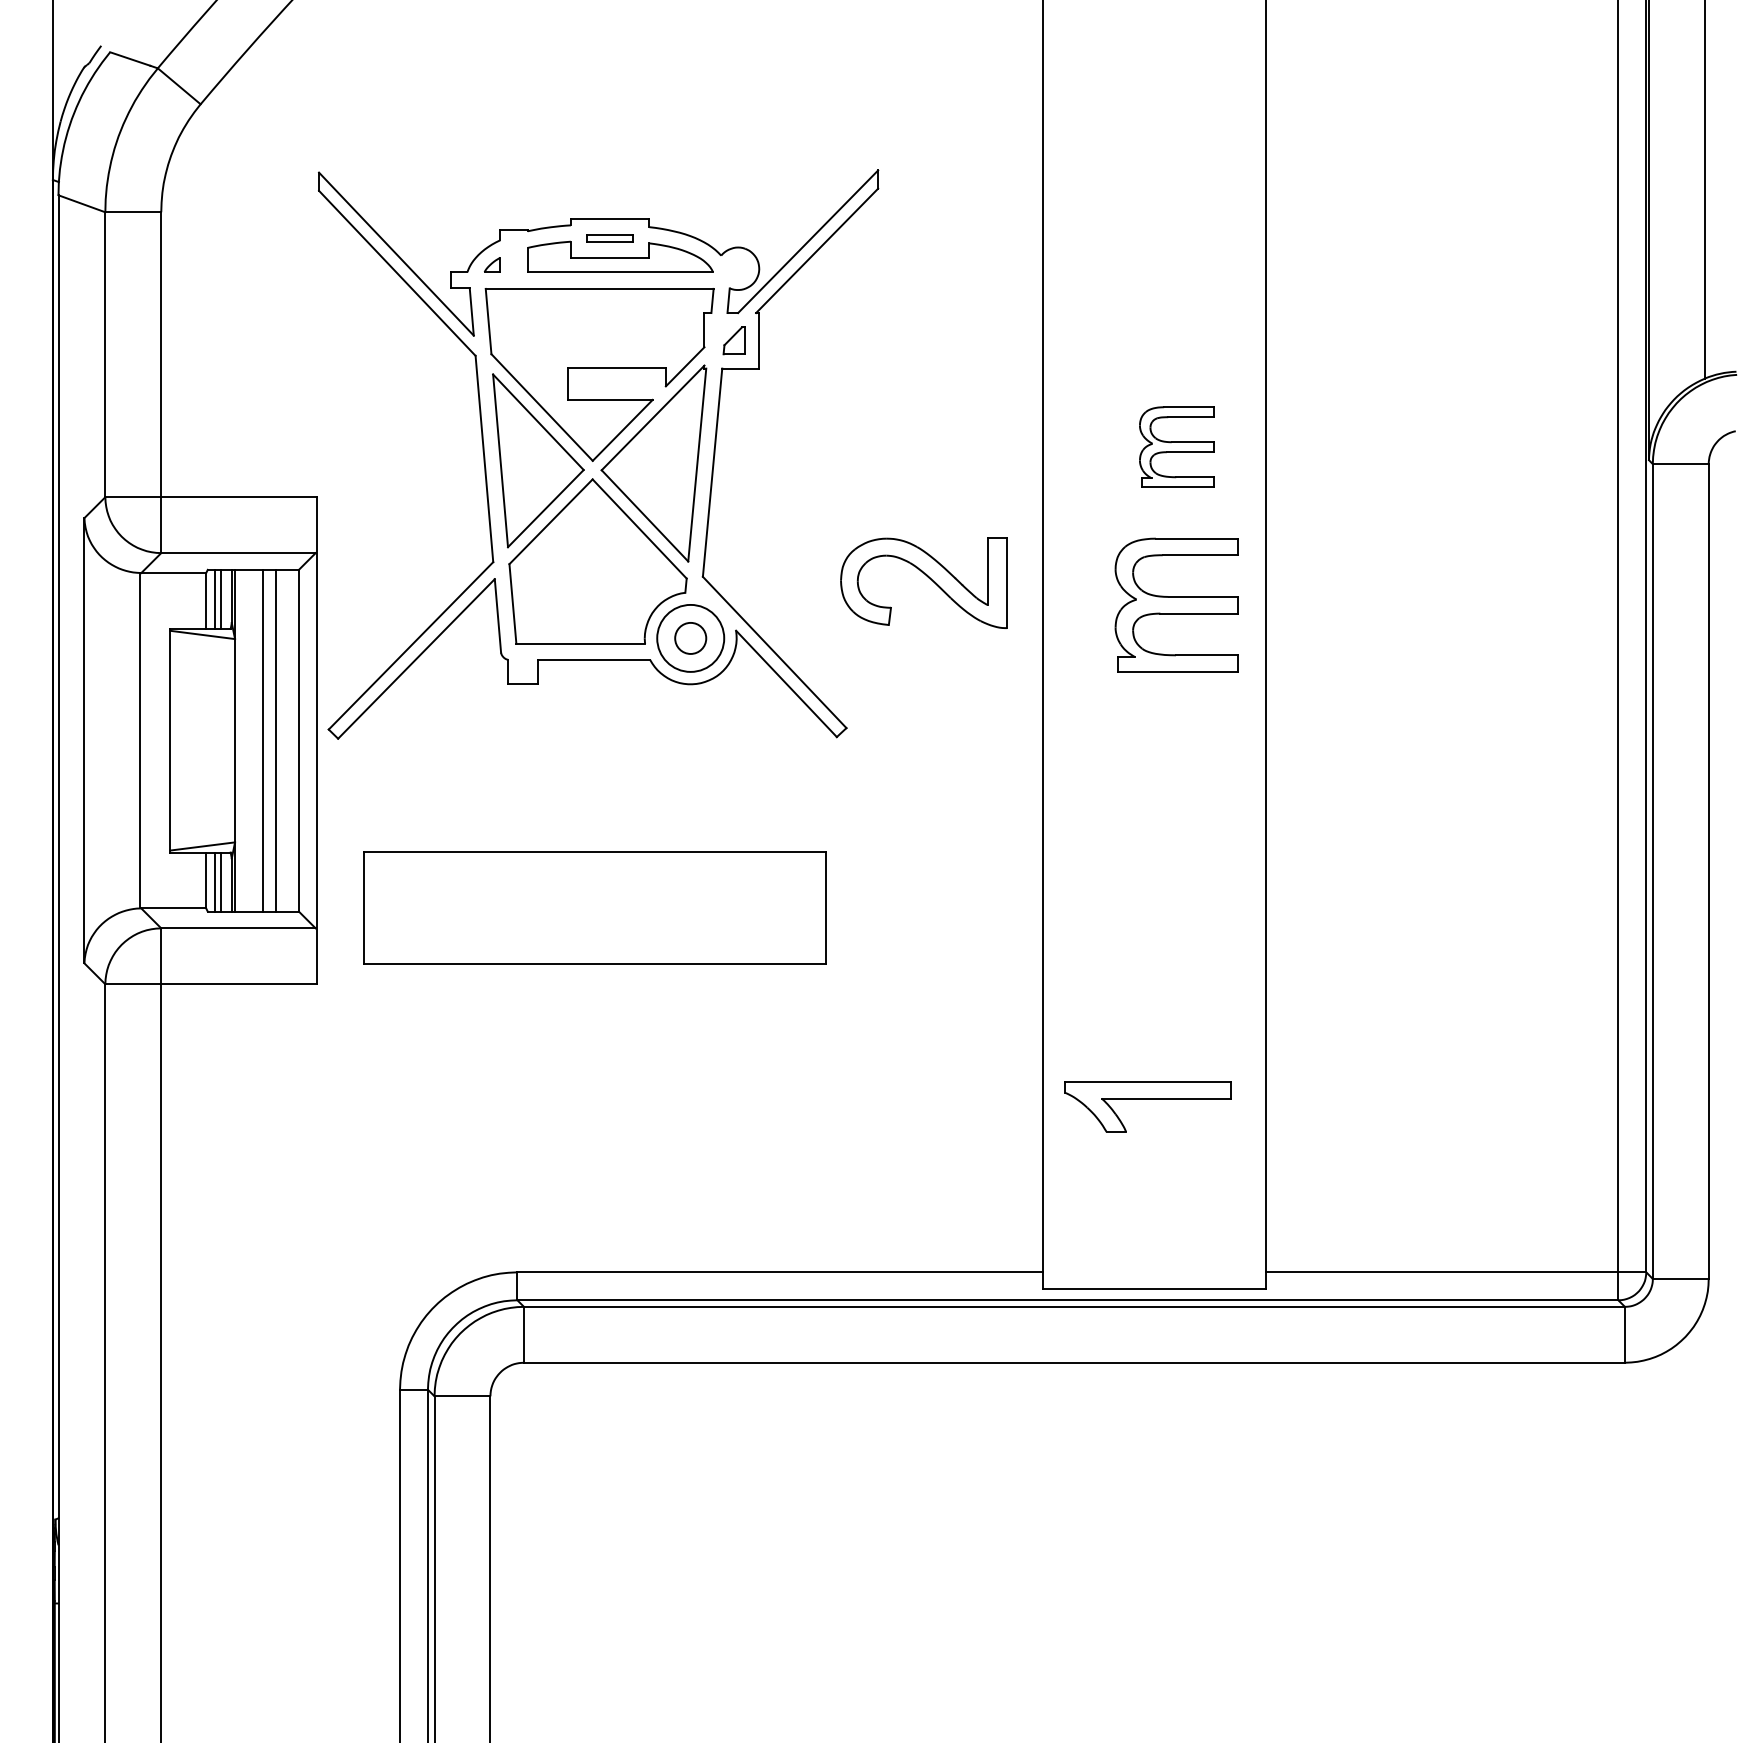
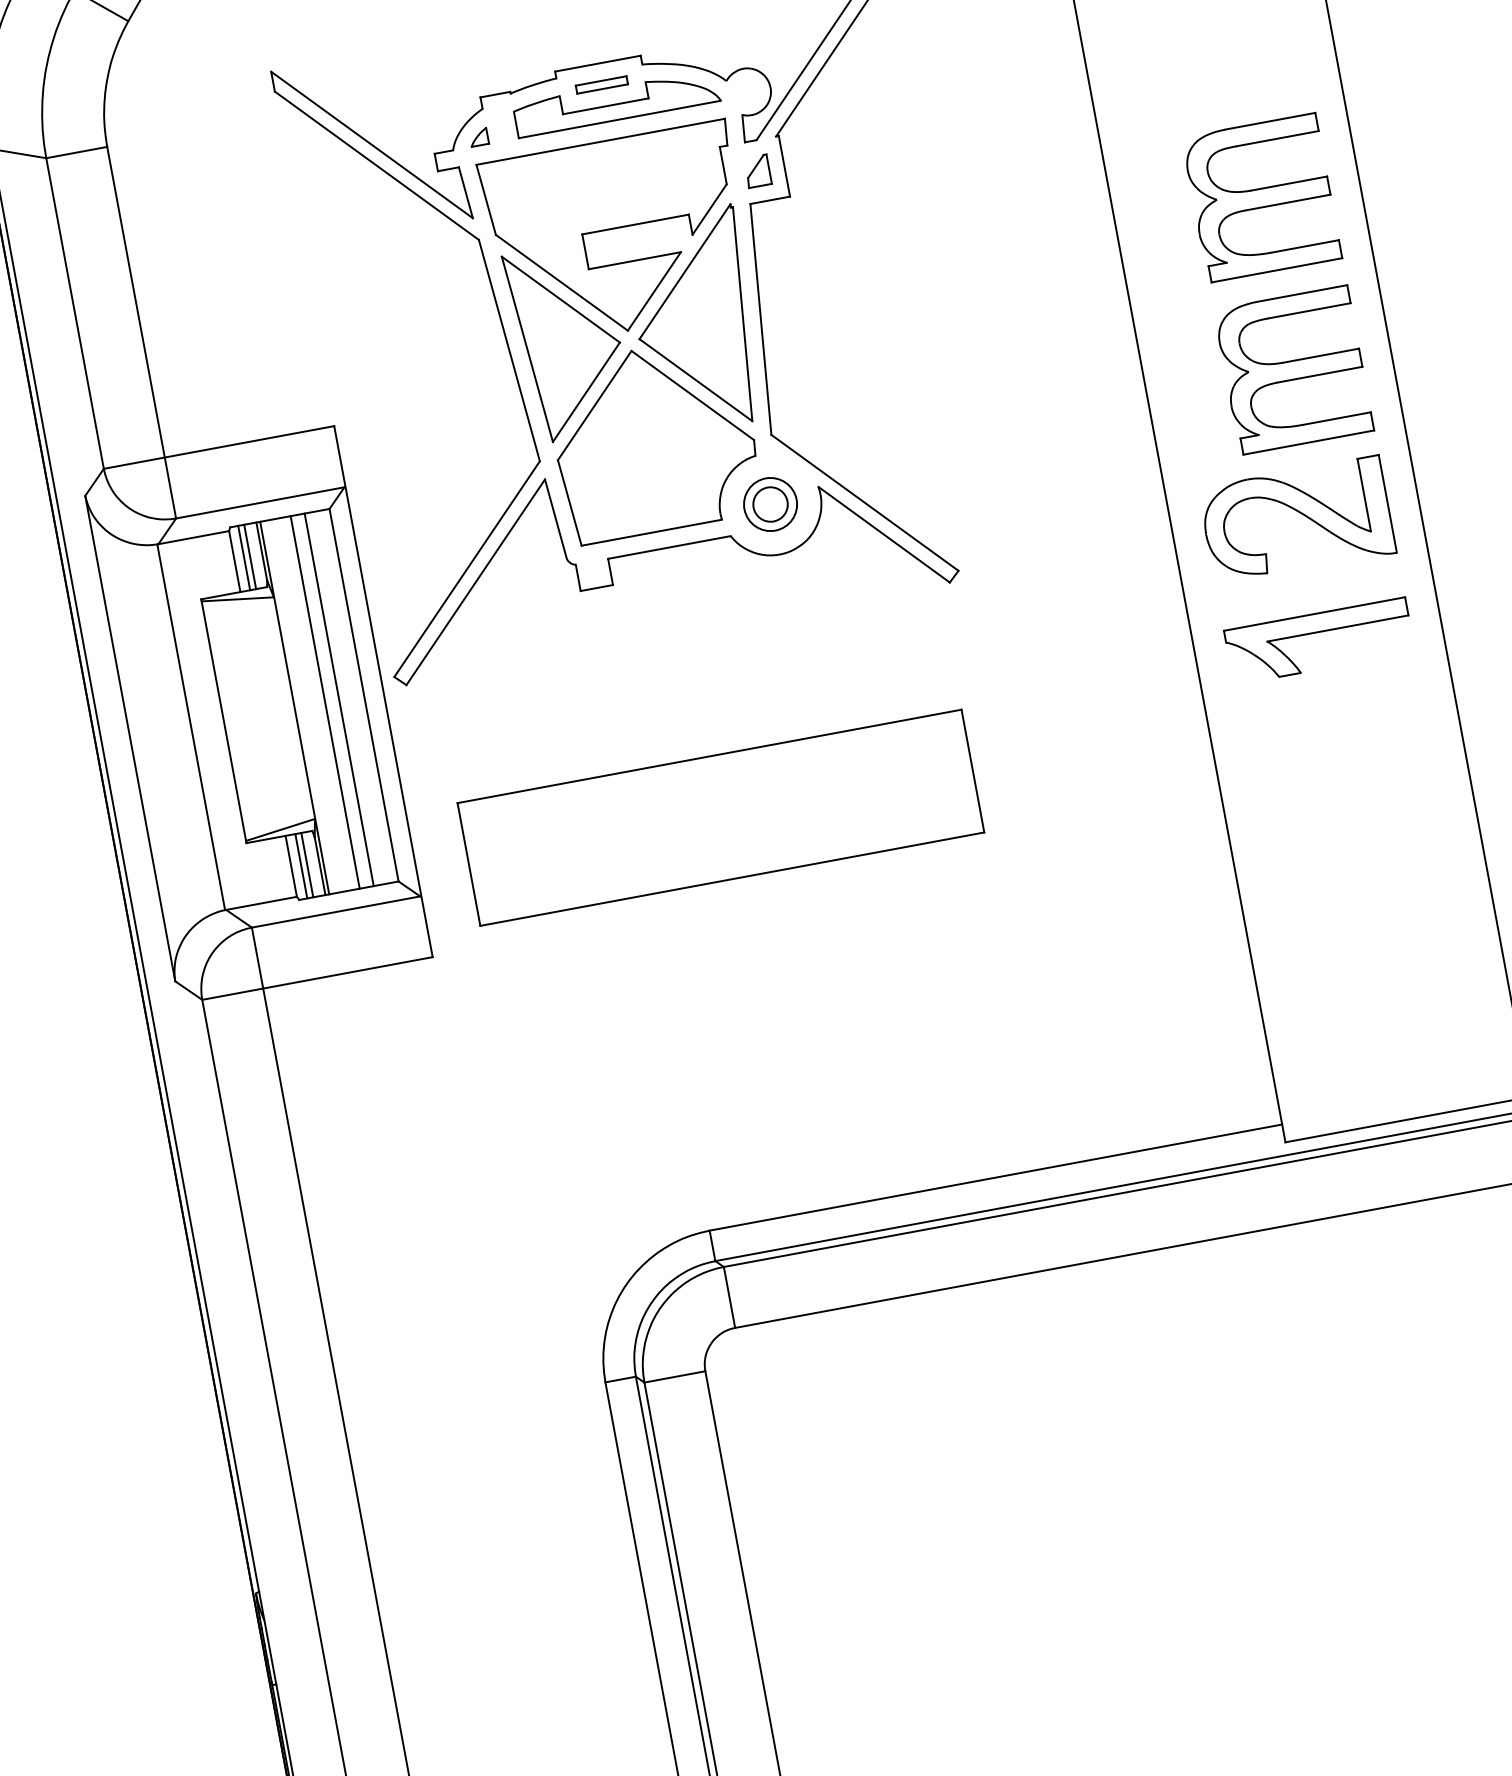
part: (1176, 446) -> (1261, 197), size x1.67
part: (927, 577) -> (1299, 513), moved
circle: (690, 638) -> (770, 504), size x0.71
part: (1147, 1099) -> (1317, 633), moved

